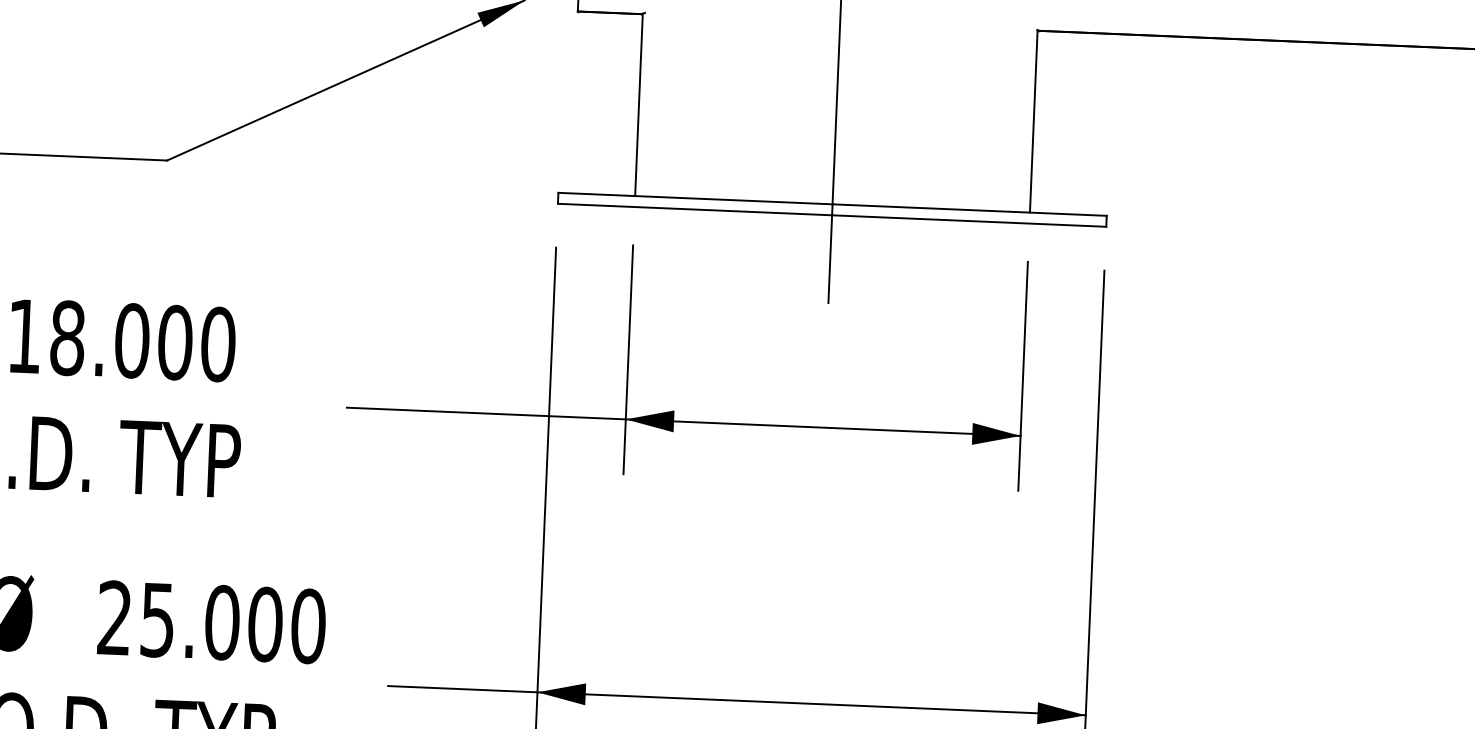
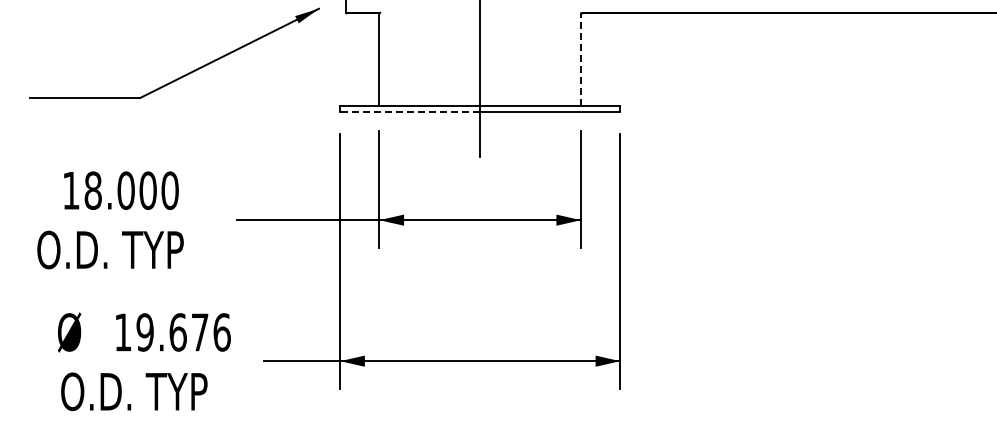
line: (1034, 121) -> (581, 59), solid -> dashed
line: (695, 209) -> (410, 111), solid -> dashed
text: (211, 622) -> (172, 332), 25.000 -> 19.676

